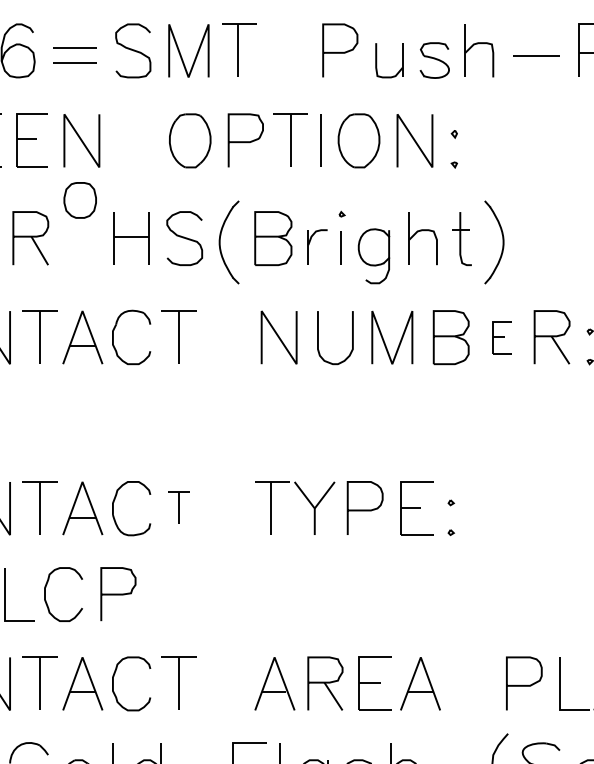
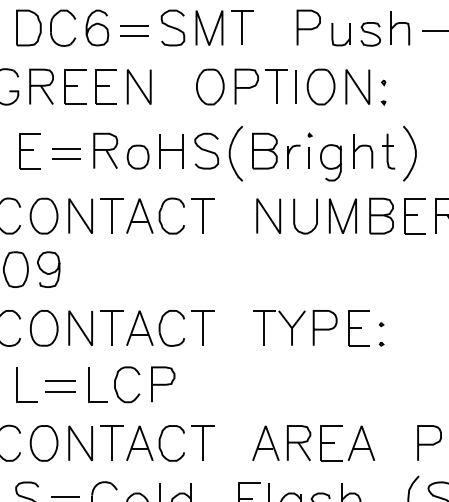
part: (79, 199) -> (137, 156), moved
part: (501, 338) -> (414, 216), size x1.67
part: (178, 507) -> (202, 327), size x1.67

